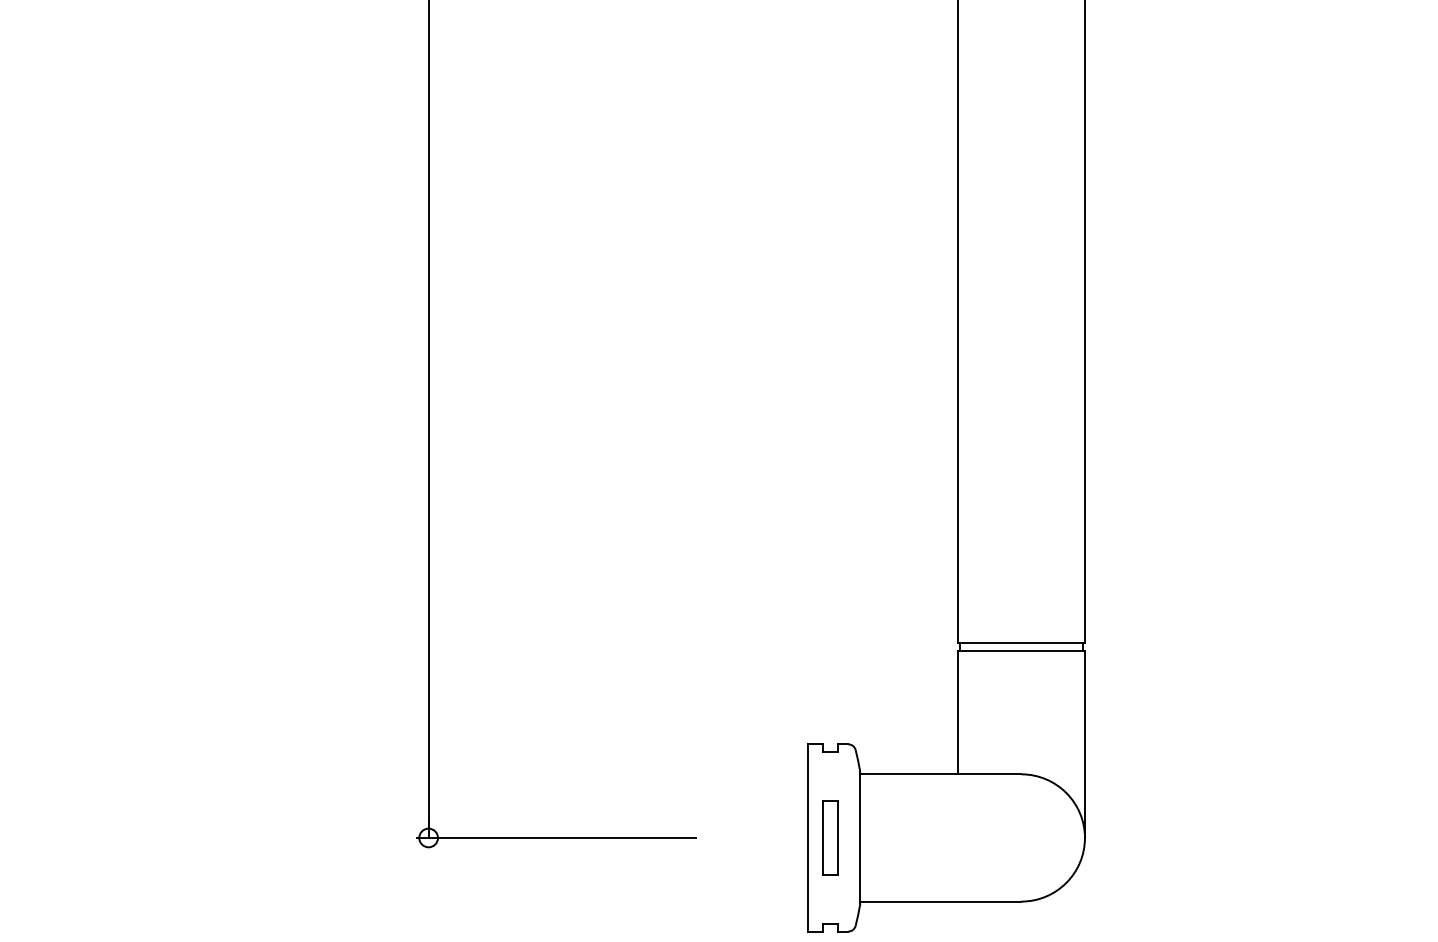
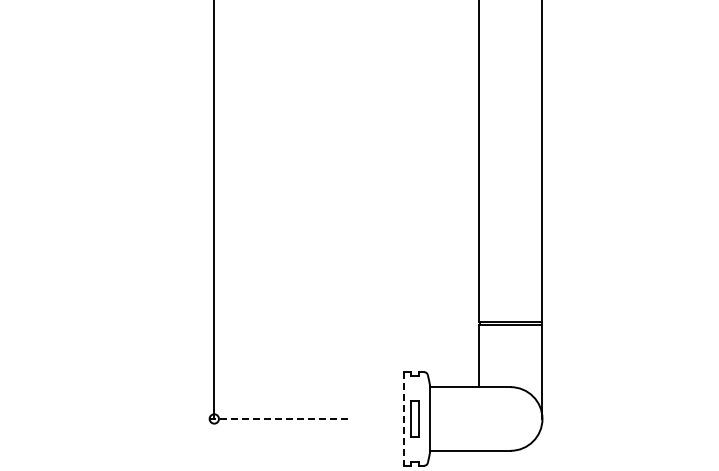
line: (557, 837) -> (278, 418), solid -> dashed
line: (807, 837) -> (403, 418), solid -> dashed

